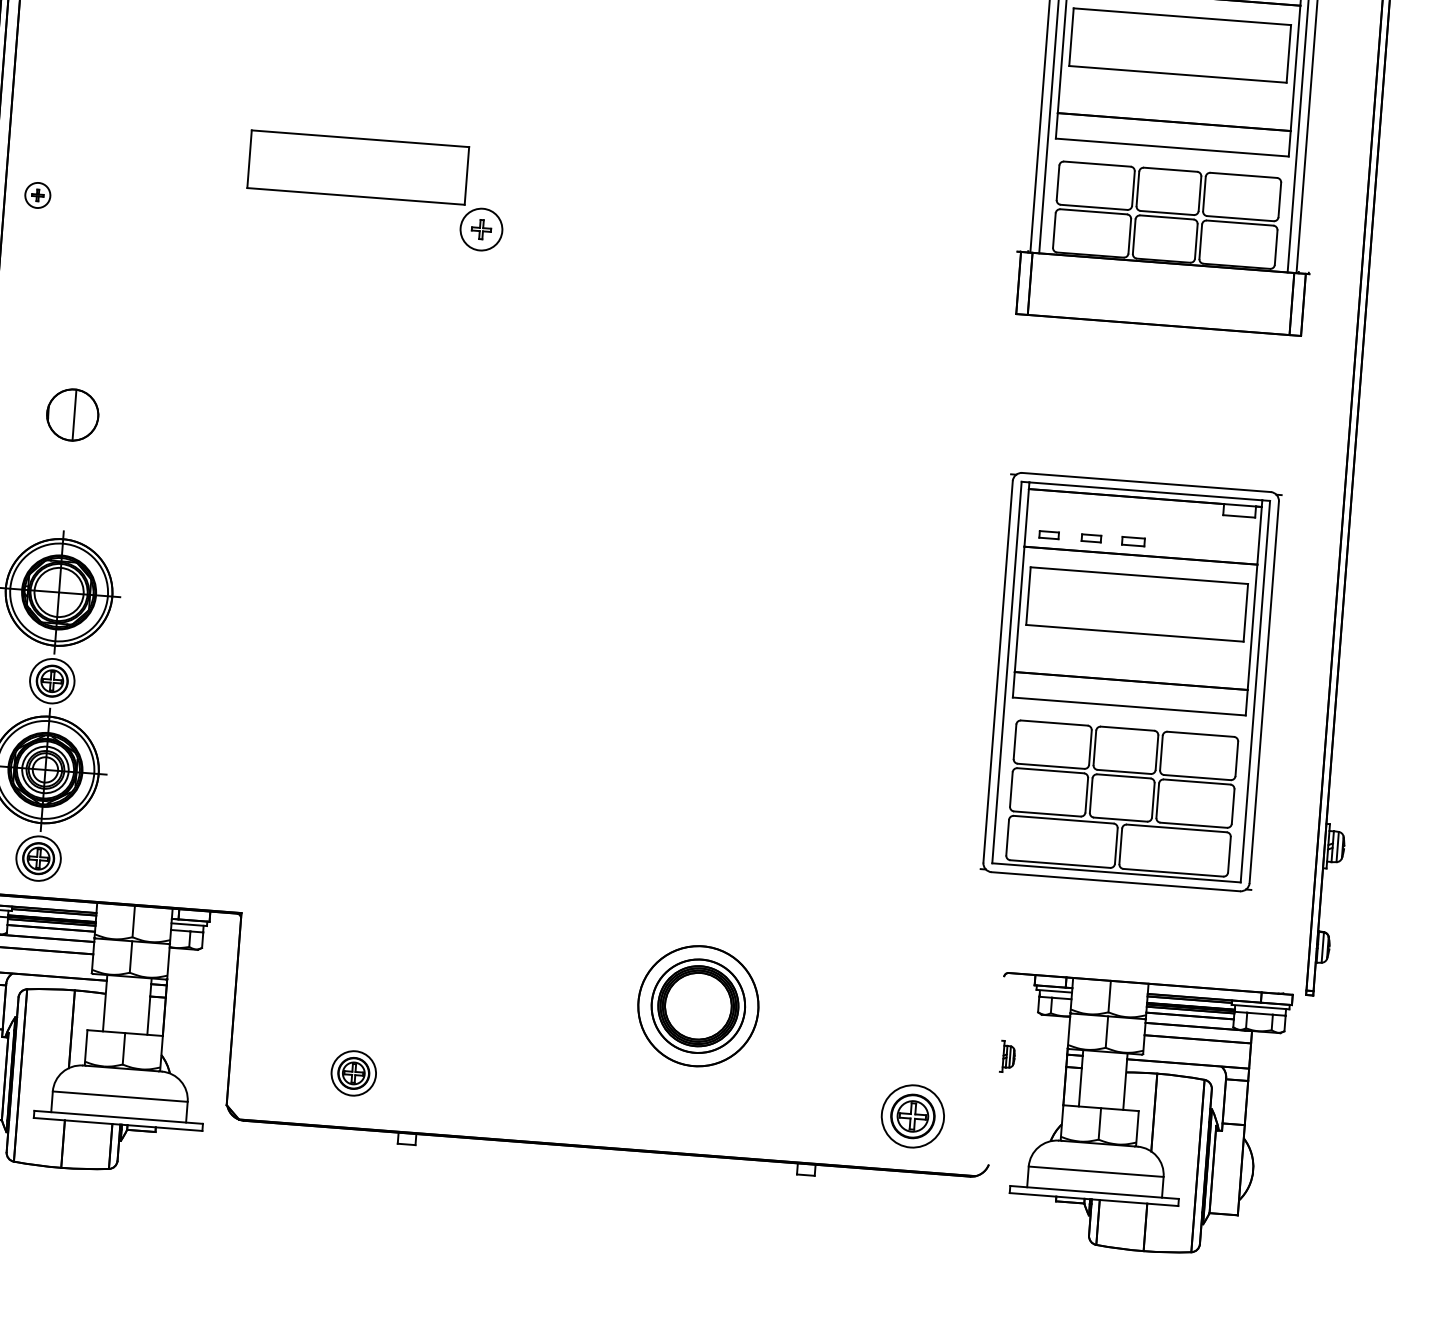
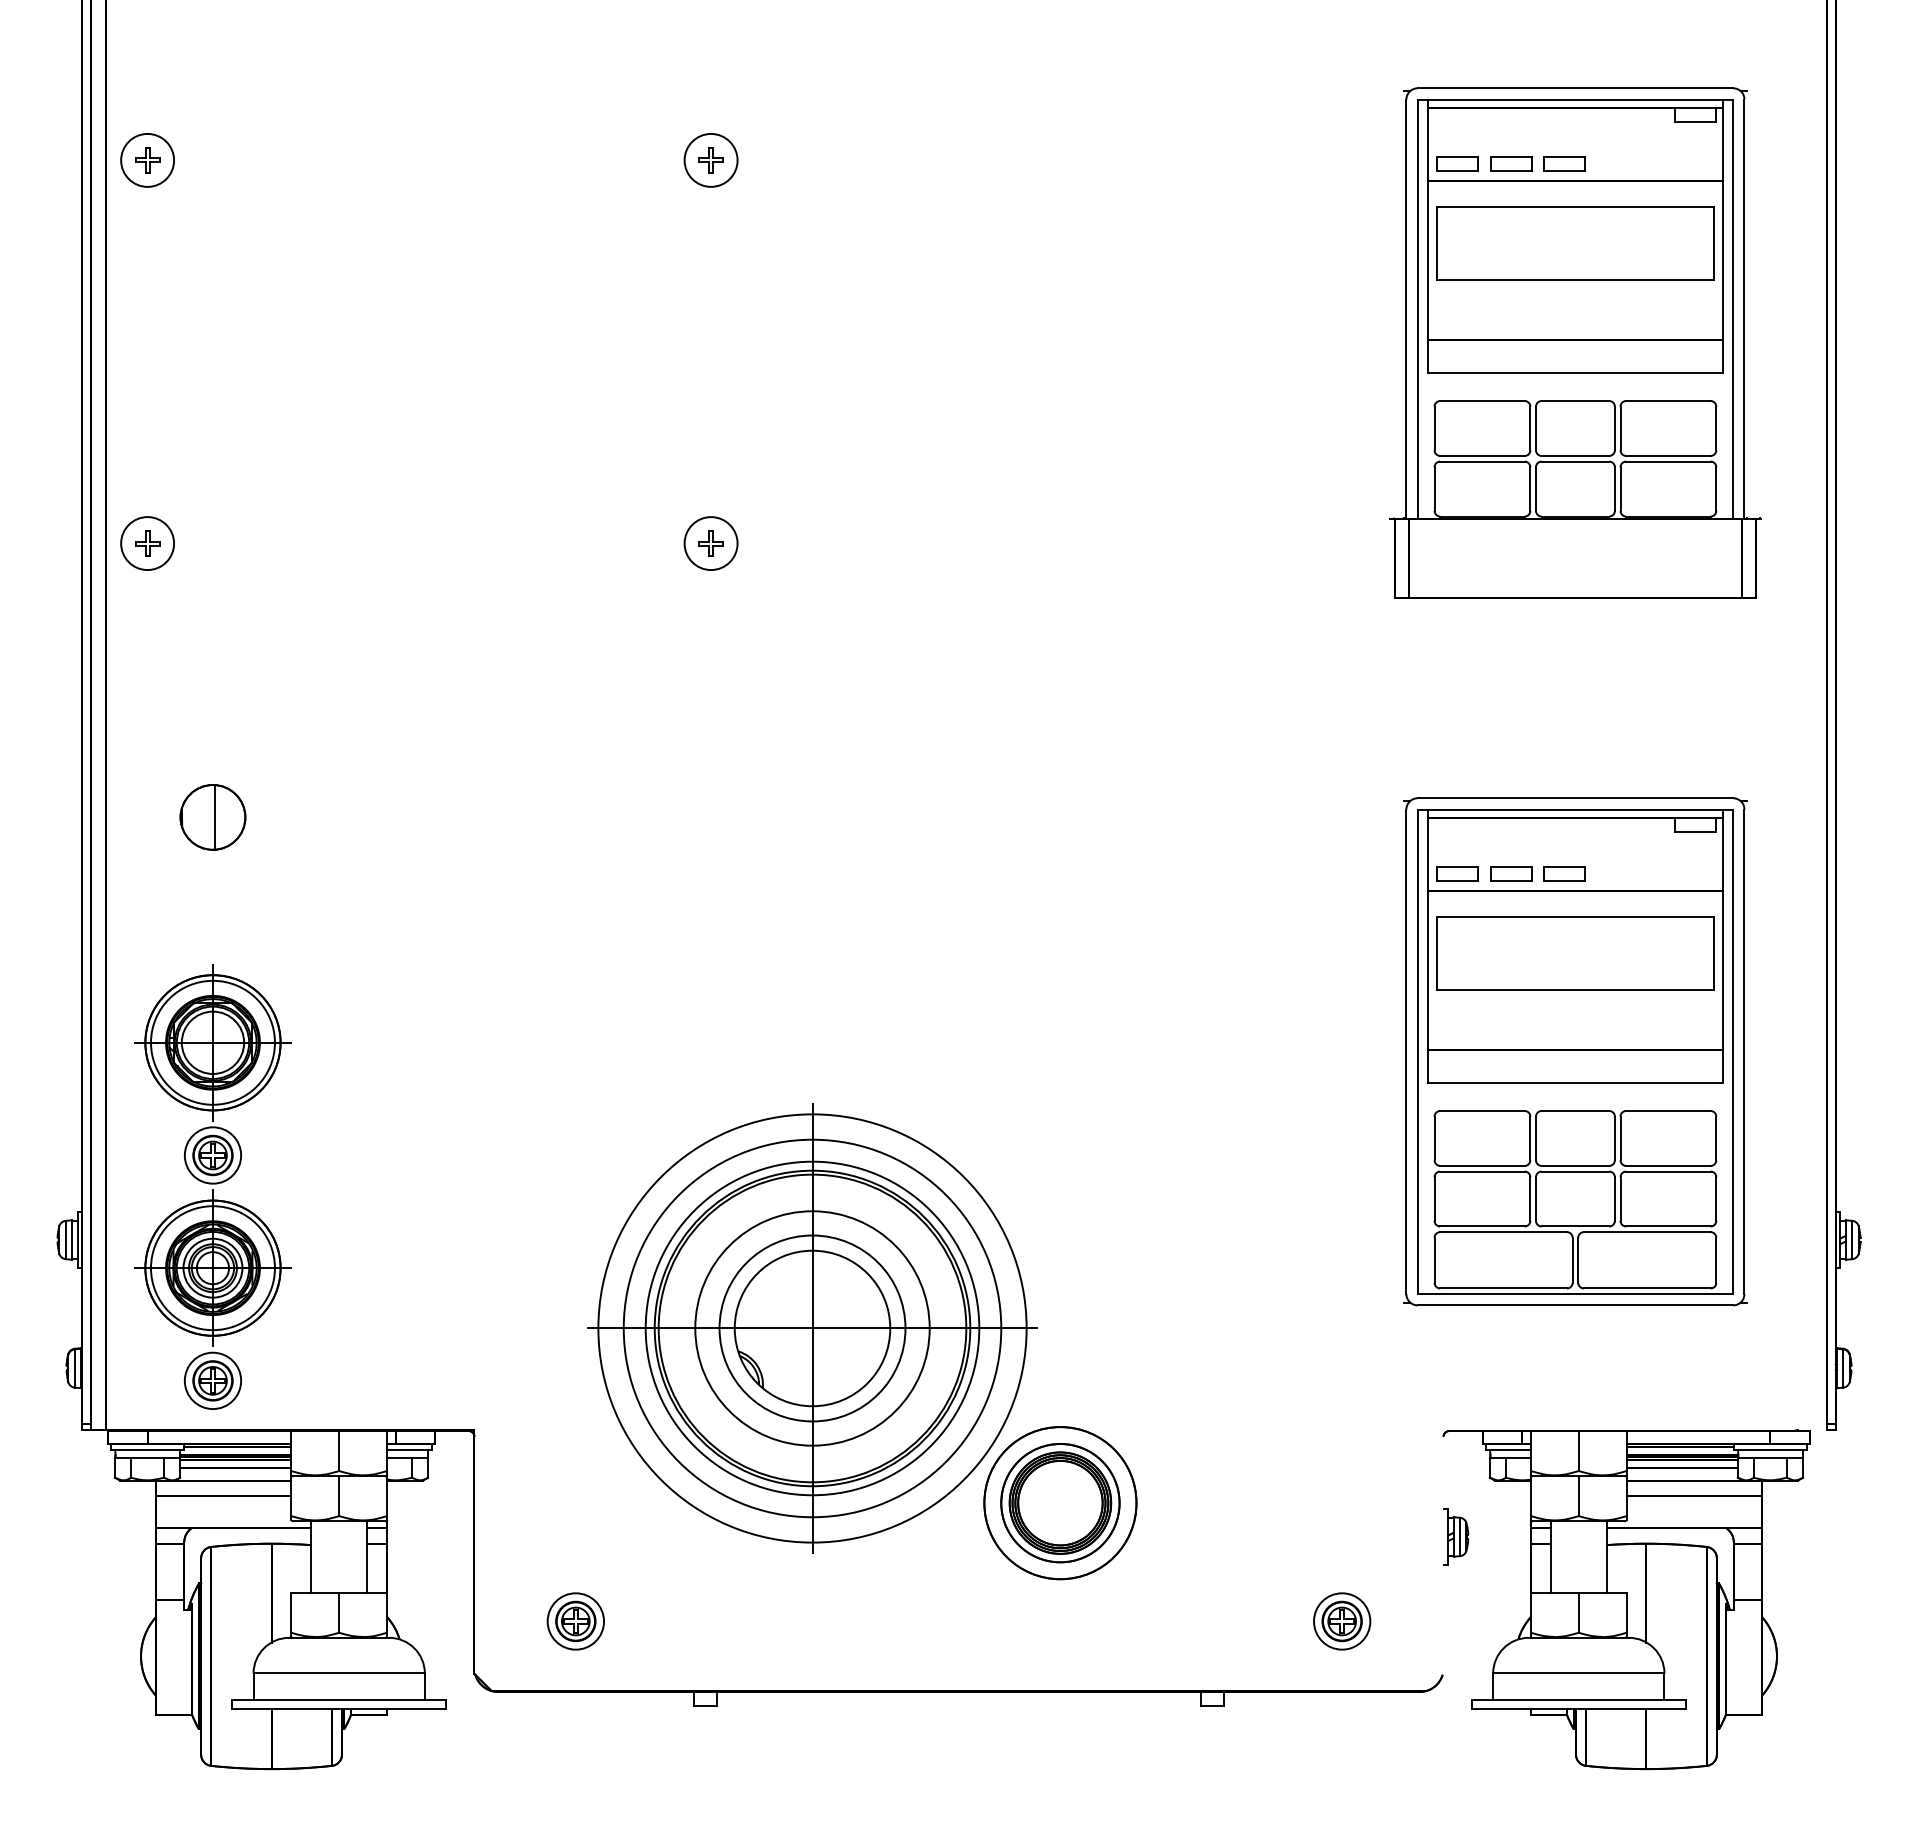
part: (358, 167) -> (549, 477), removed
part: (37, 195) -> (147, 543), size x1.67
part: (1049, 534) -> (1457, 873), size x1.67
part: (1091, 537) -> (1511, 873), size x1.67
part: (1133, 541) -> (1564, 873), size x1.43
part: (513, 853) -> (812, 1328), added
part: (1008, 1056) -> (1456, 1536), size x1.43
part: (353, 1073) -> (575, 1621), moved
part: (913, 1116) -> (1342, 1621), size x0.71

